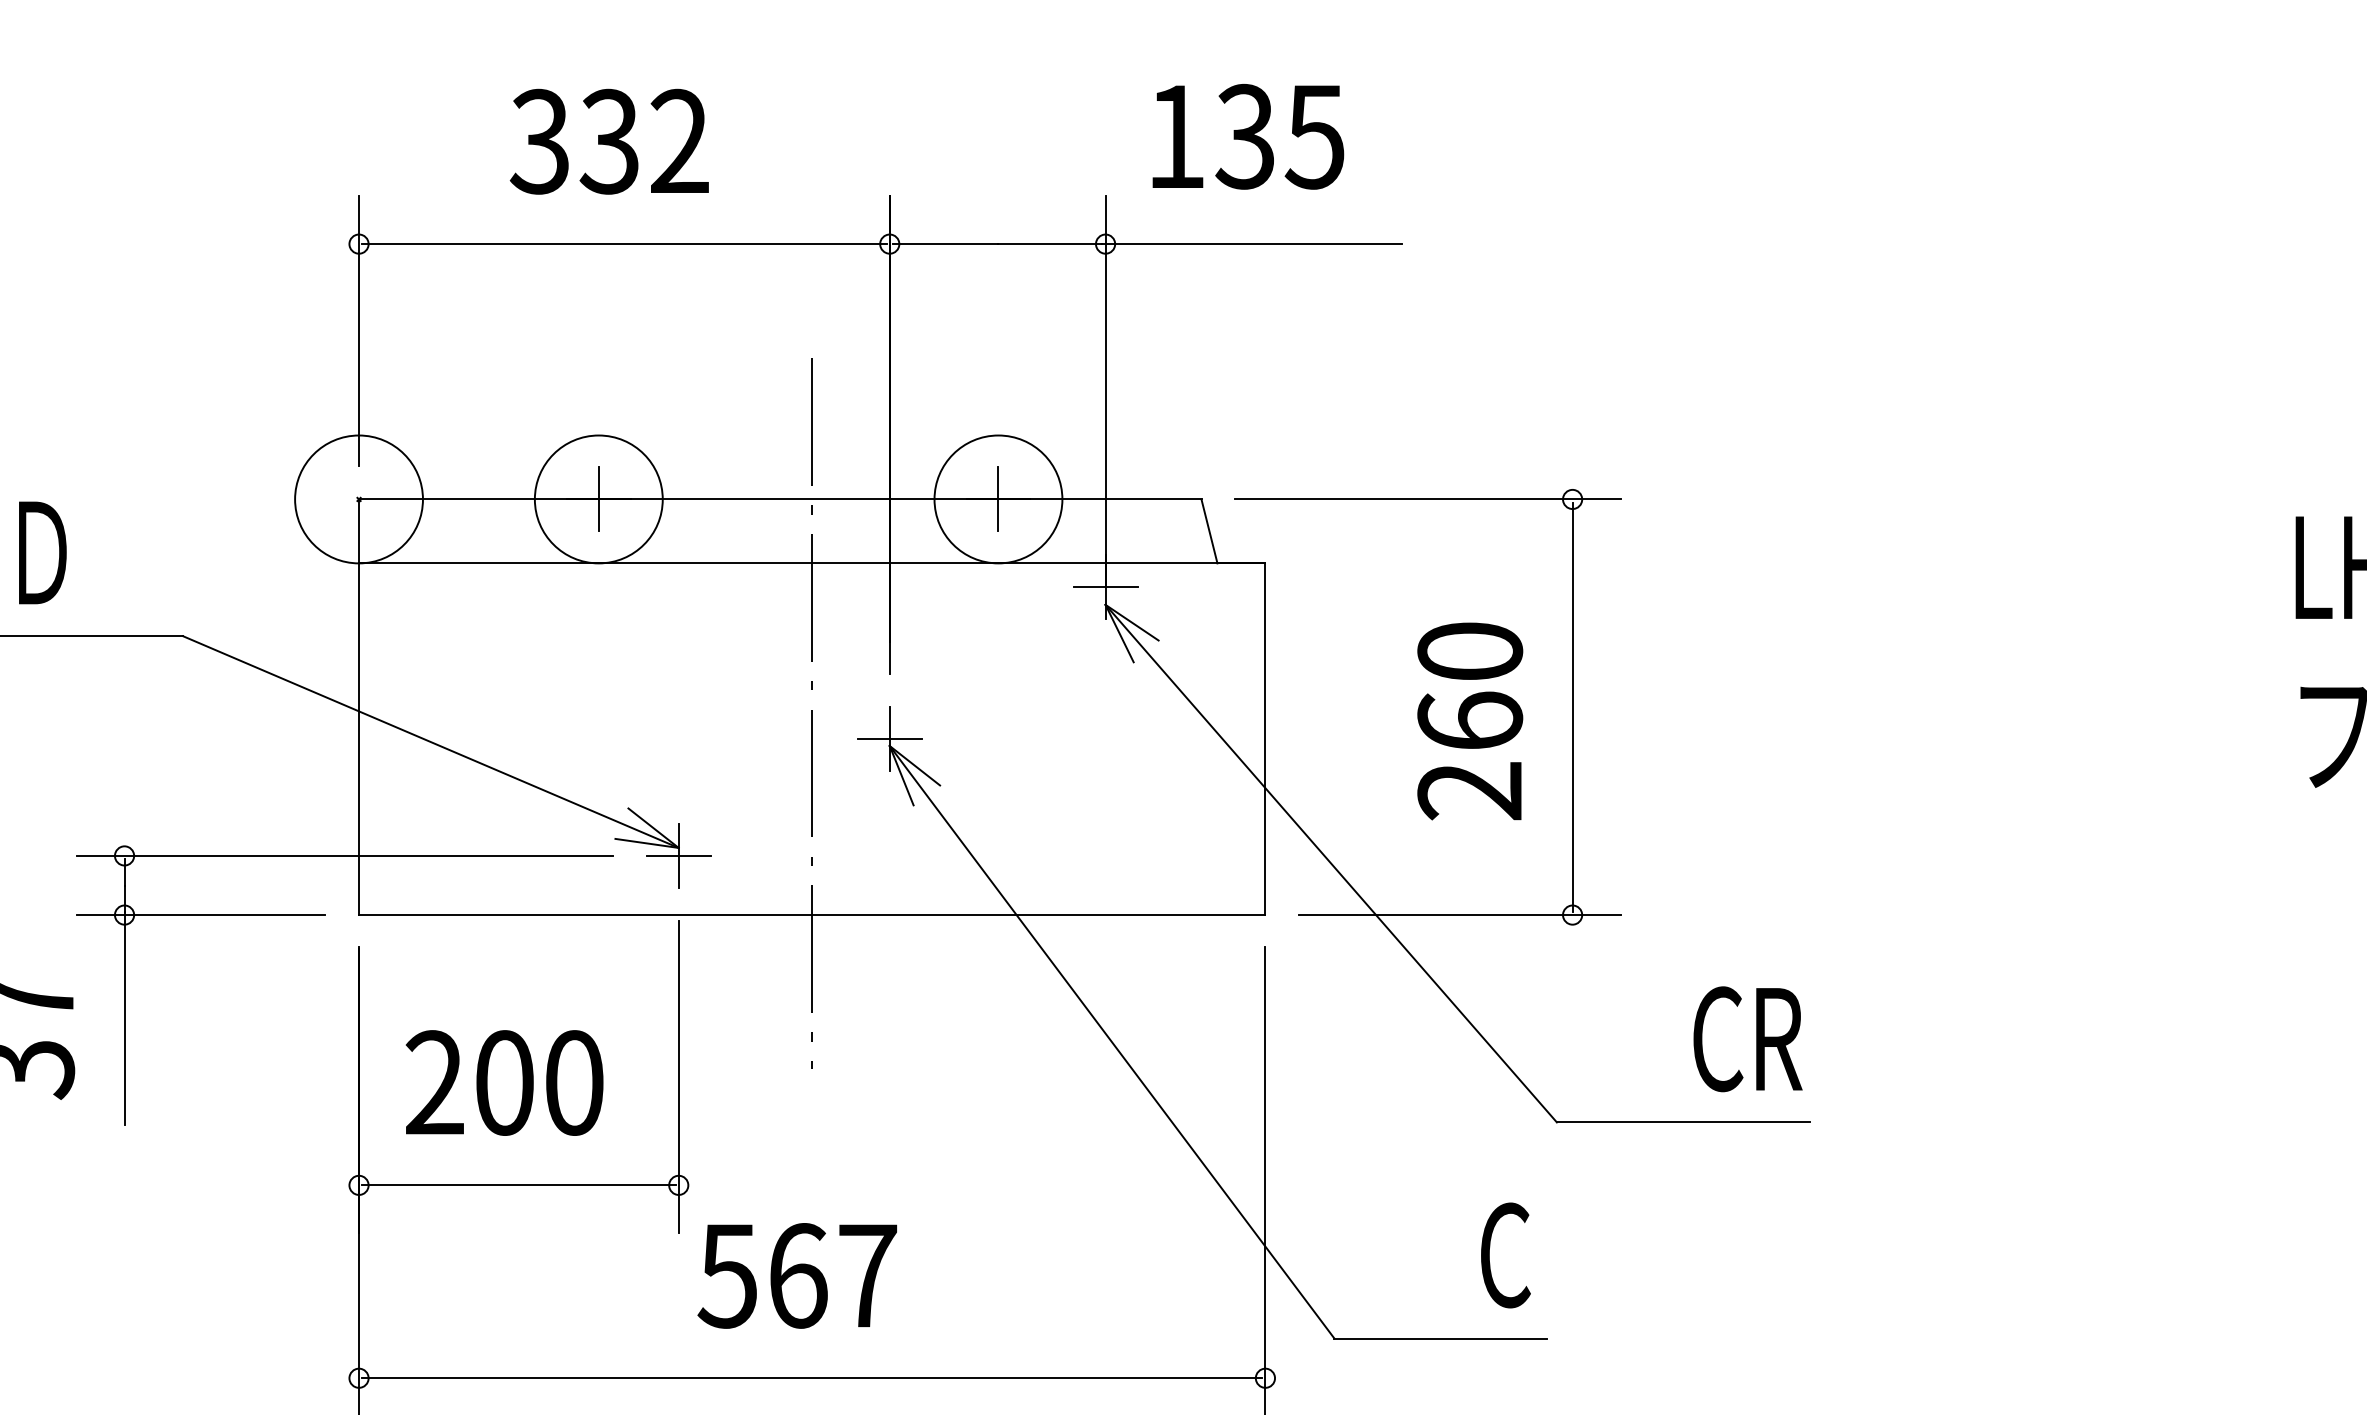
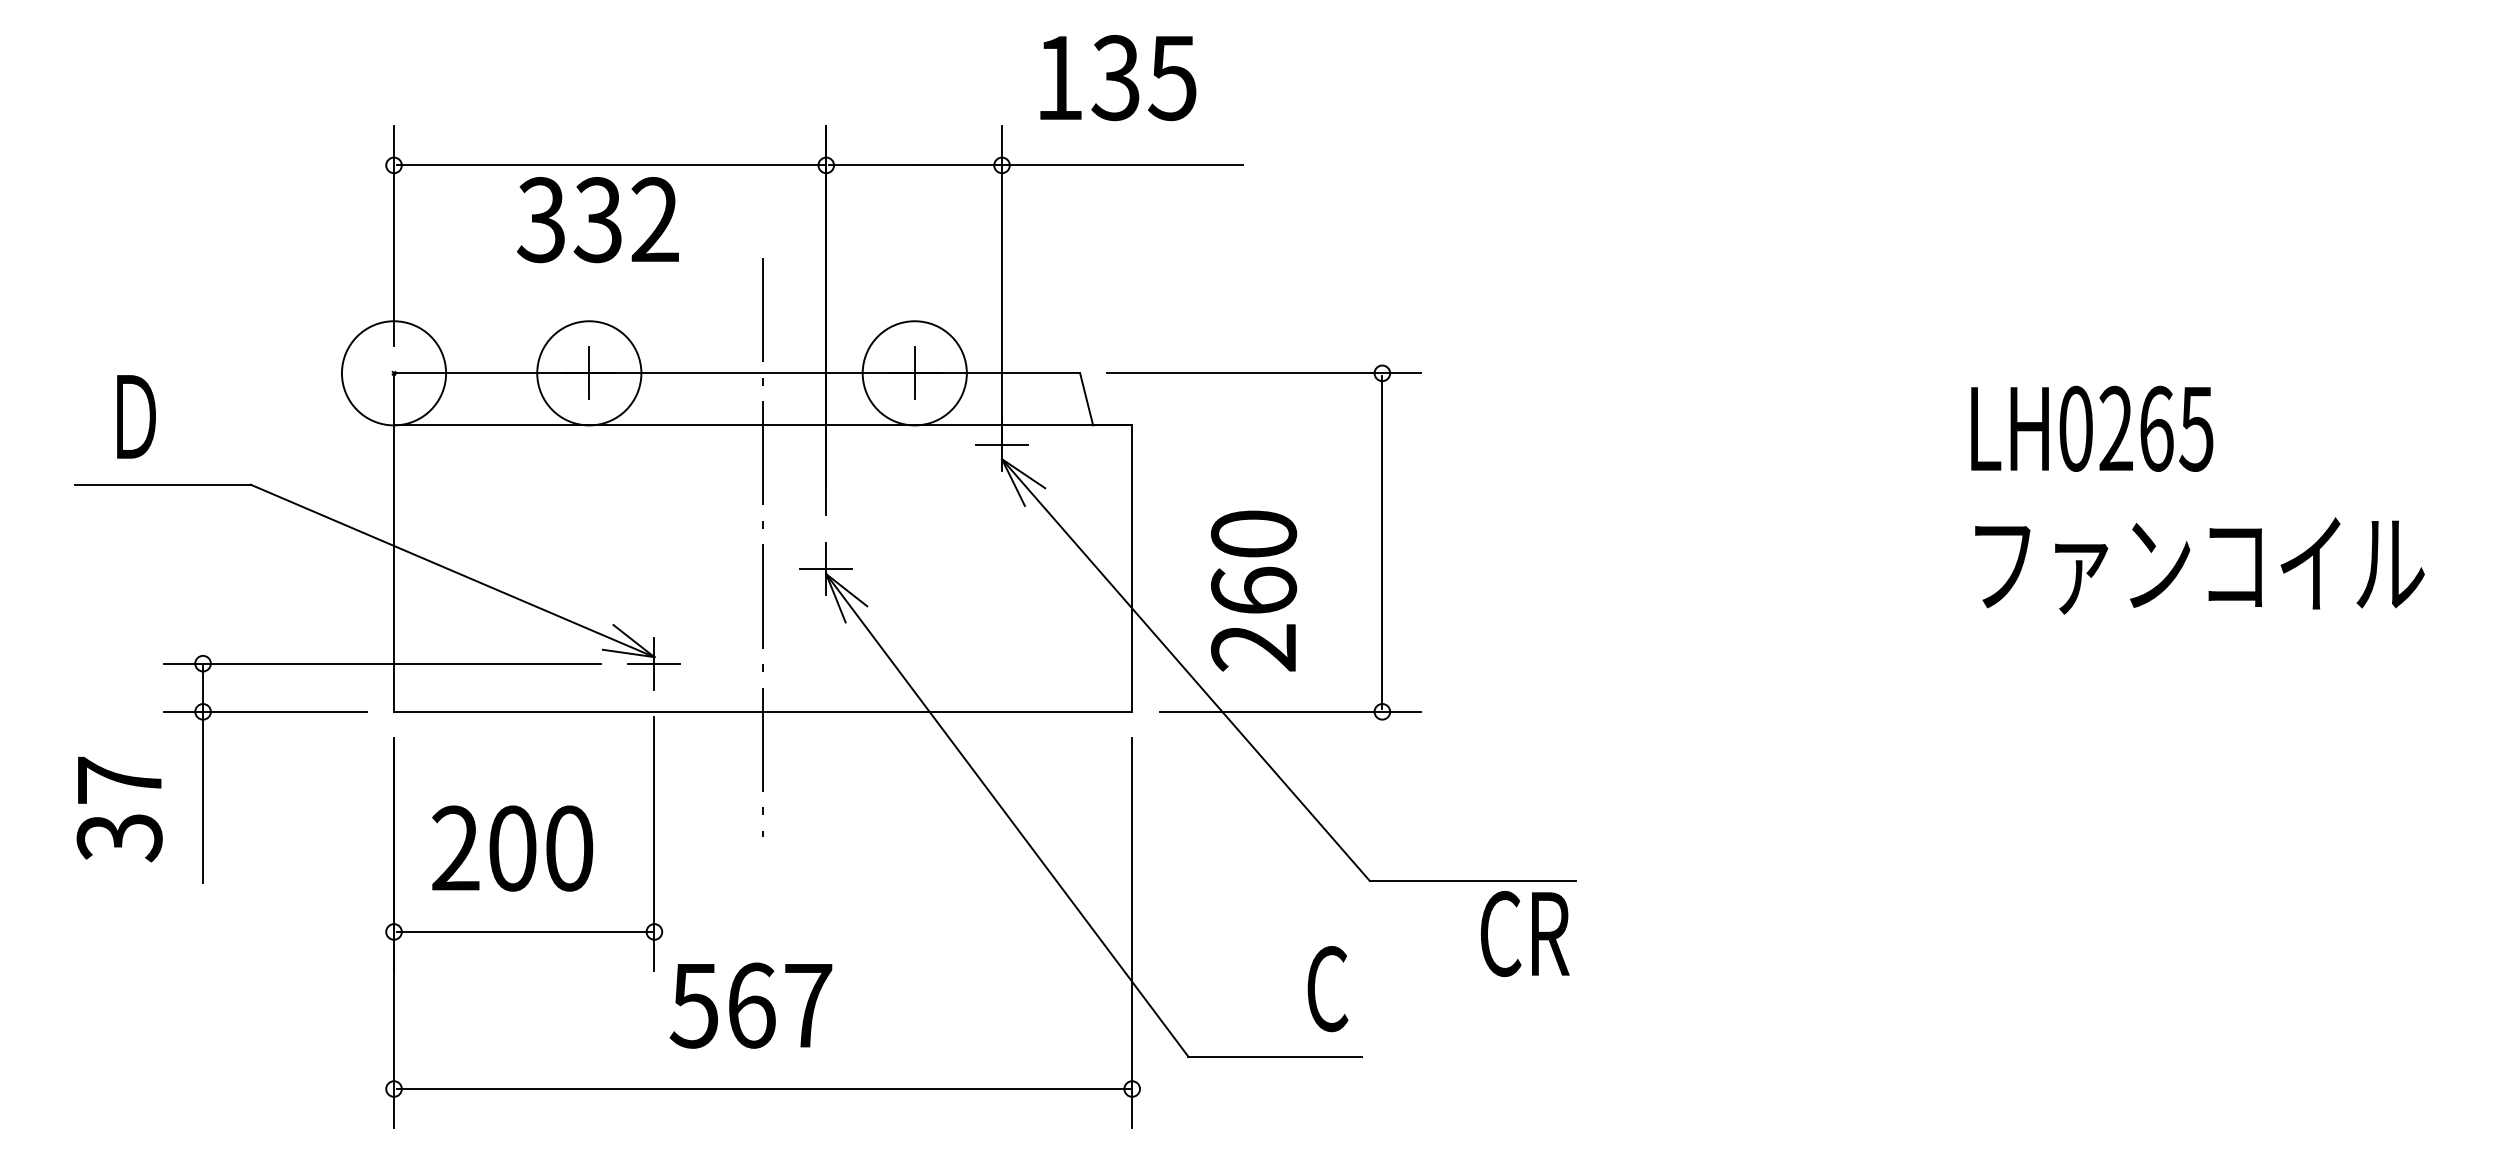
text: (608, 142) -> (597, 220), moved
text: (1470, 720) -> (1254, 590), moved
text: (1748, 1038) -> (1525, 933), moved

